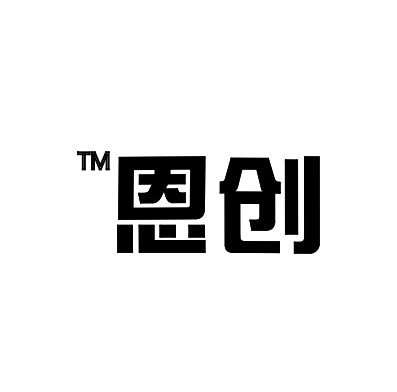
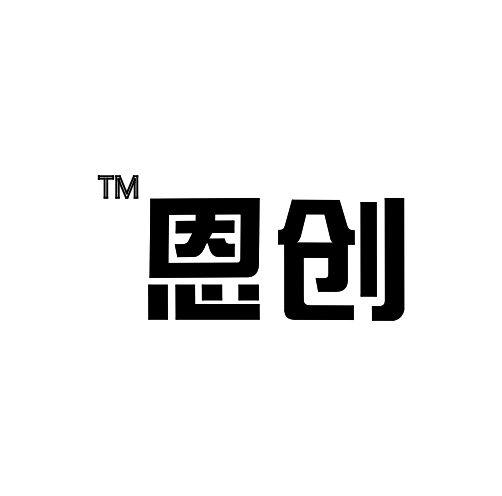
part: (93, 160) -> (118, 186), moved

